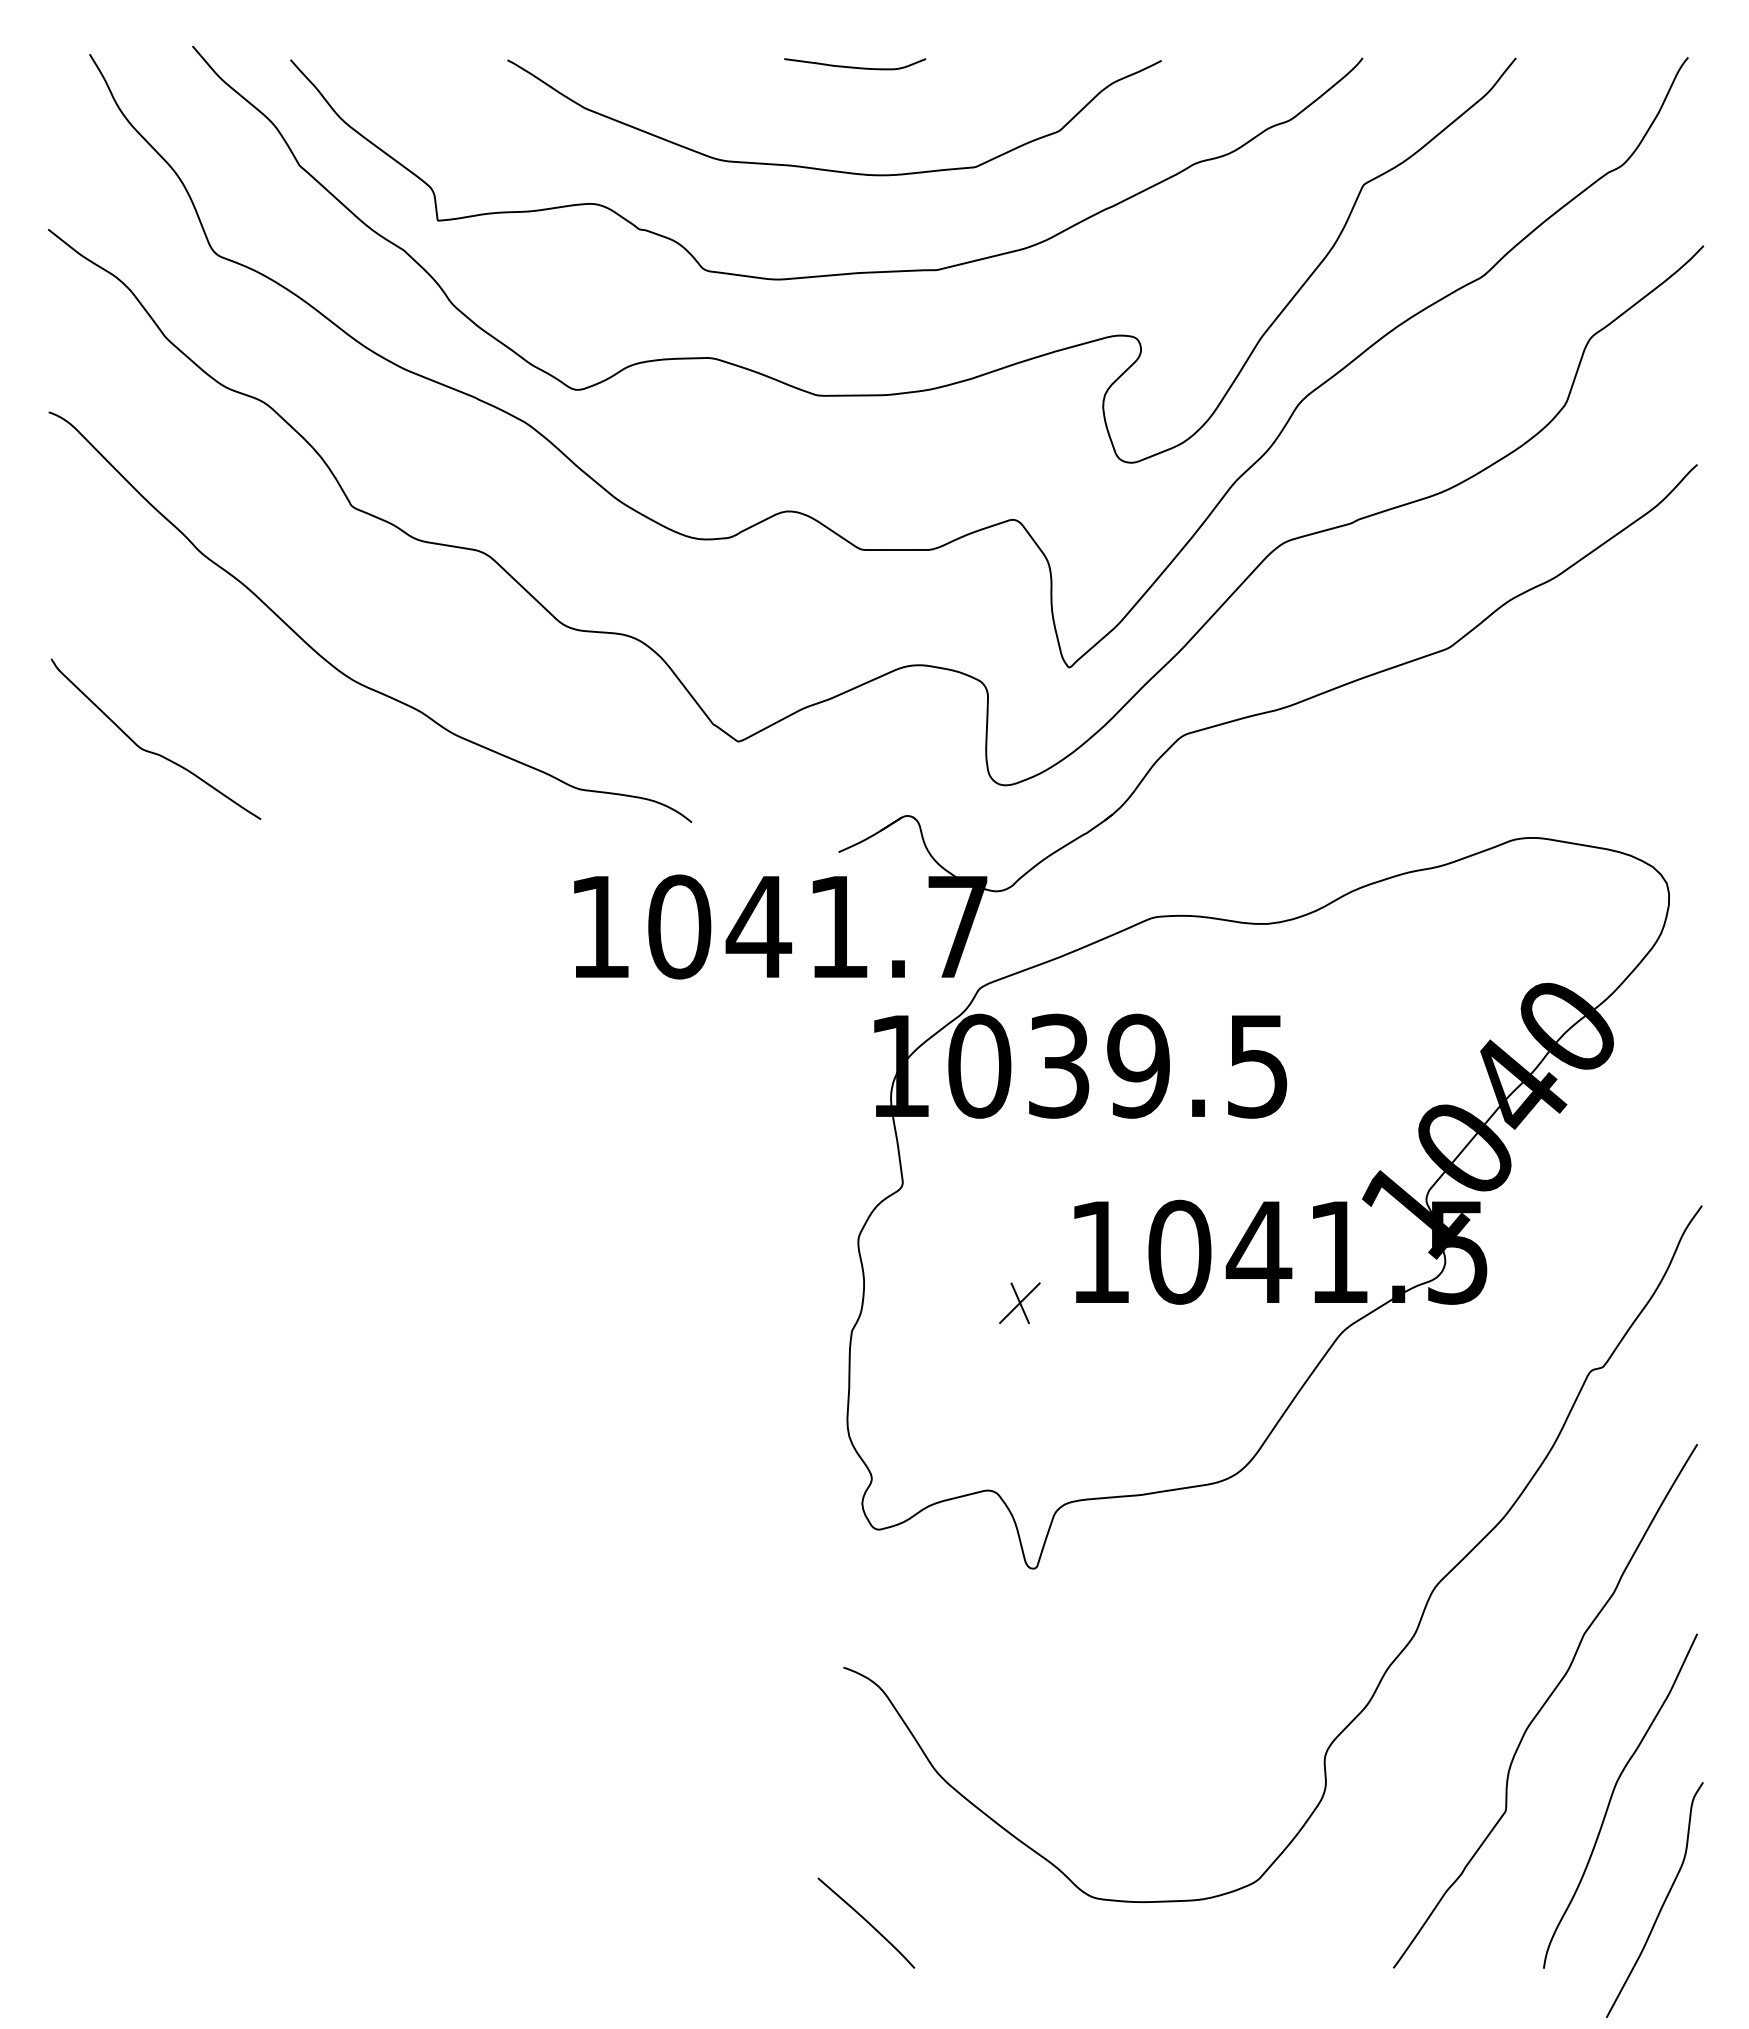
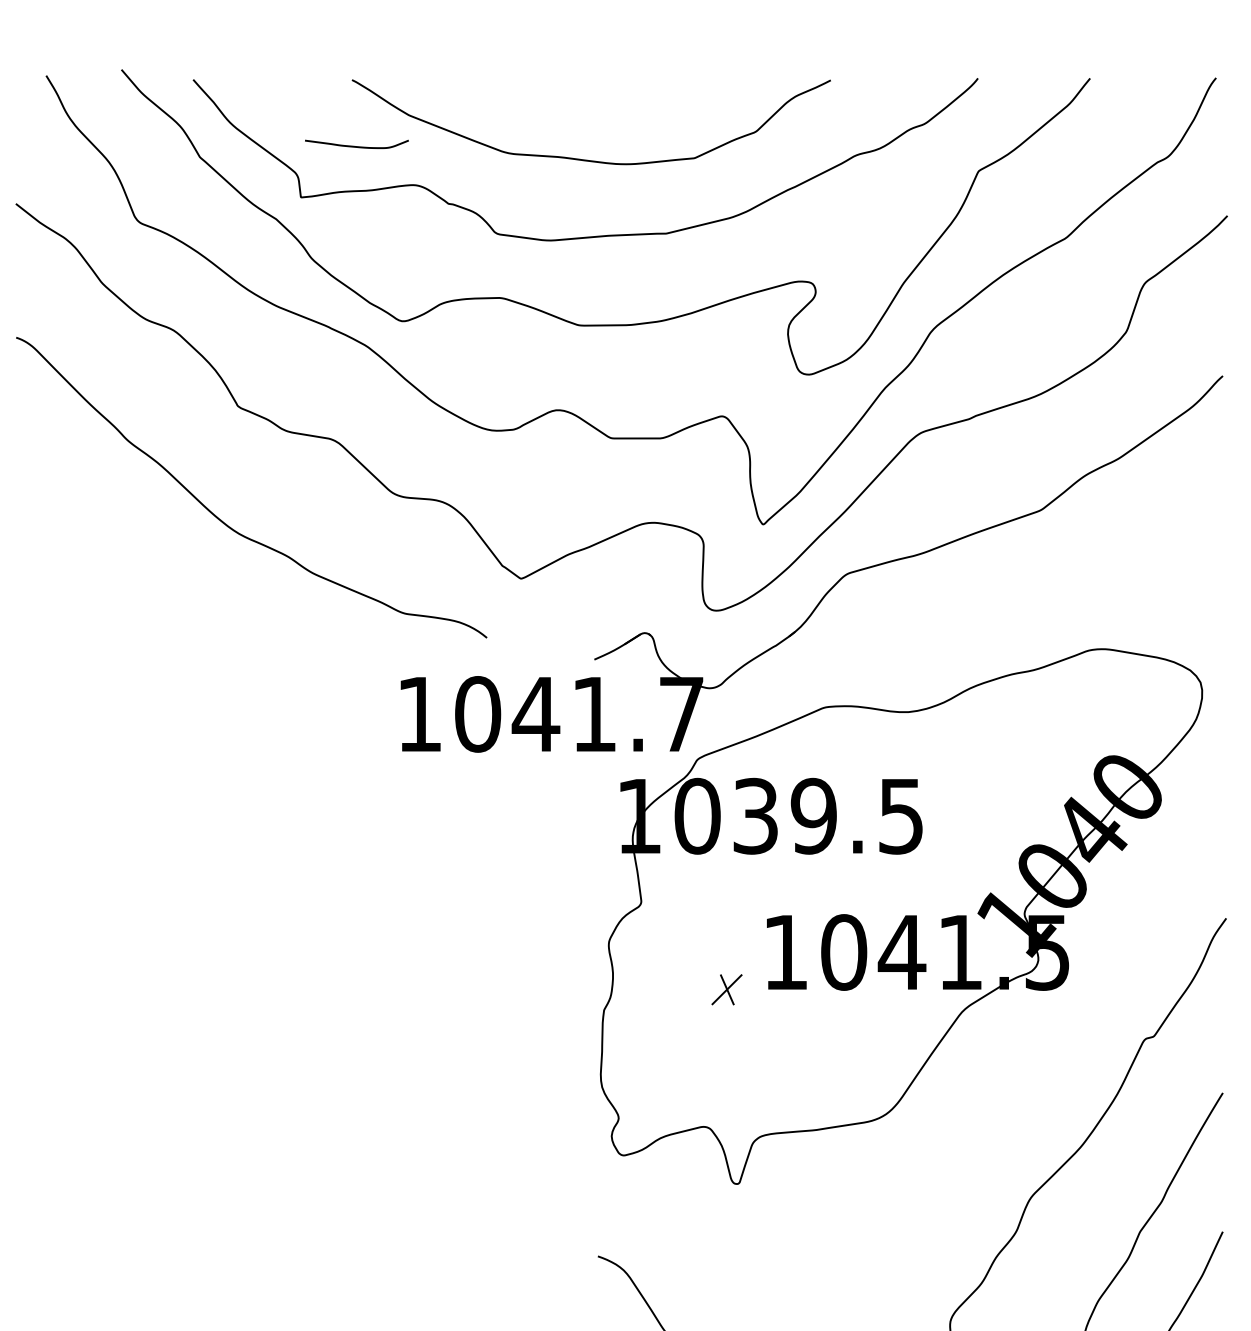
curve: (854, 66) -> (356, 146), moved
curve: (152, 751) -> (92, 585), removed

